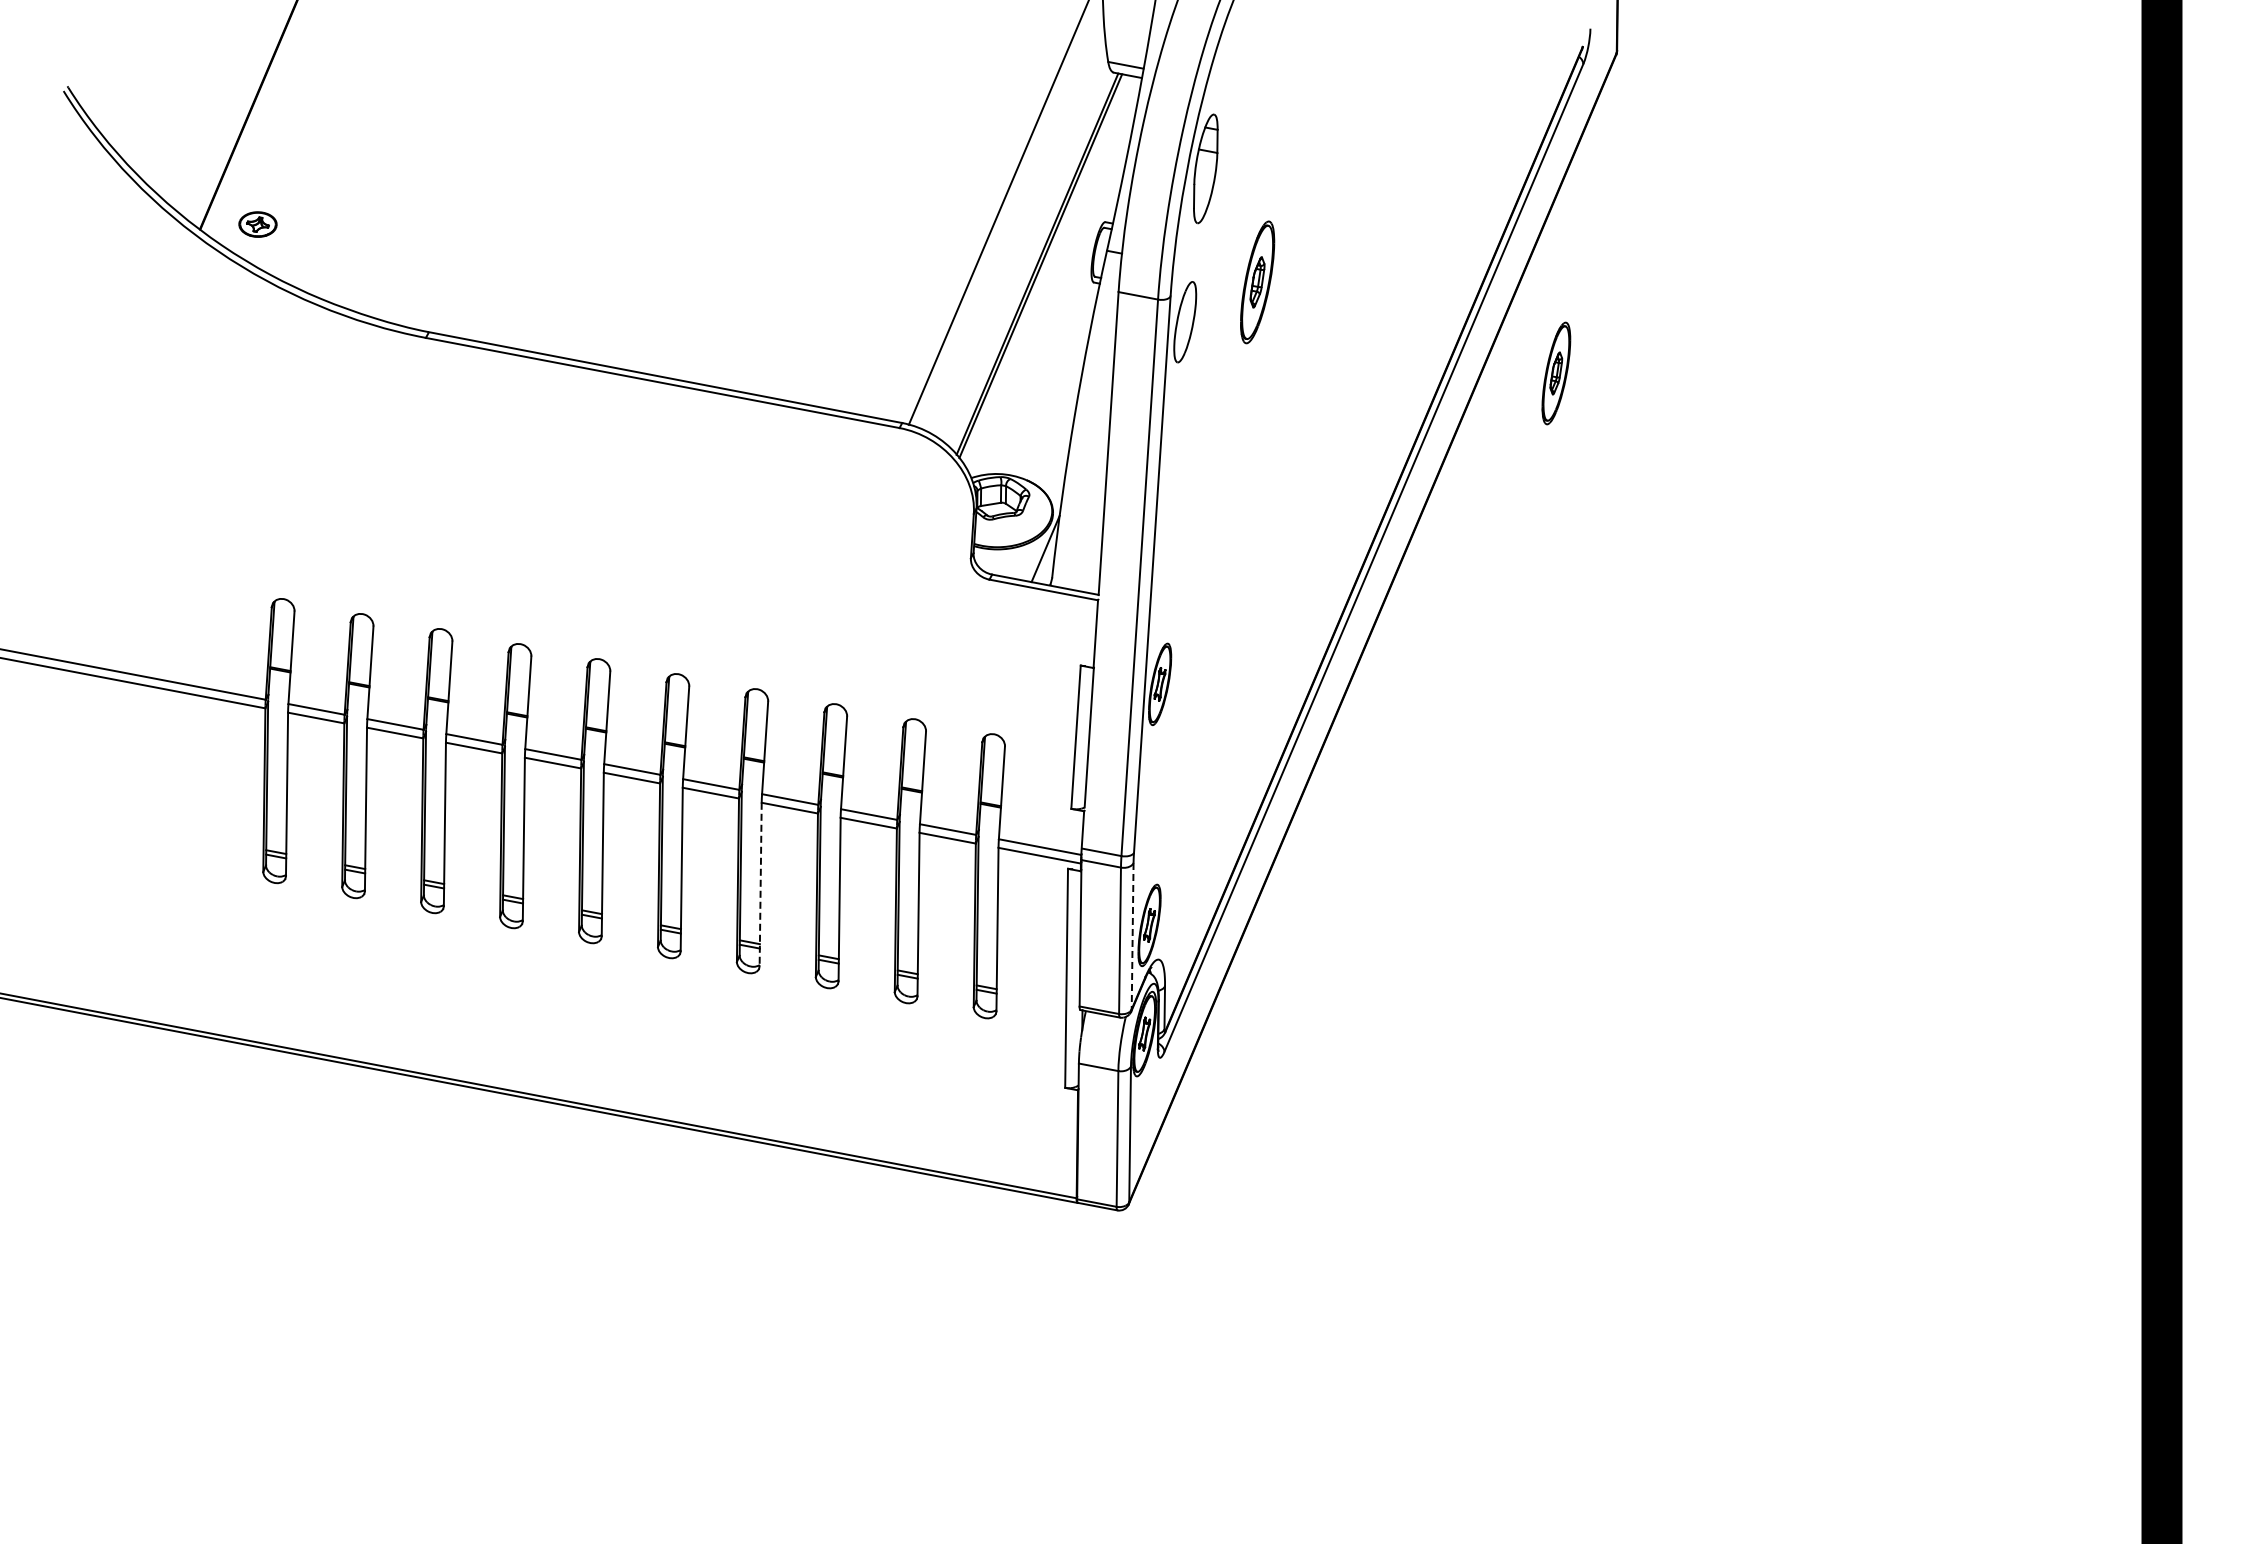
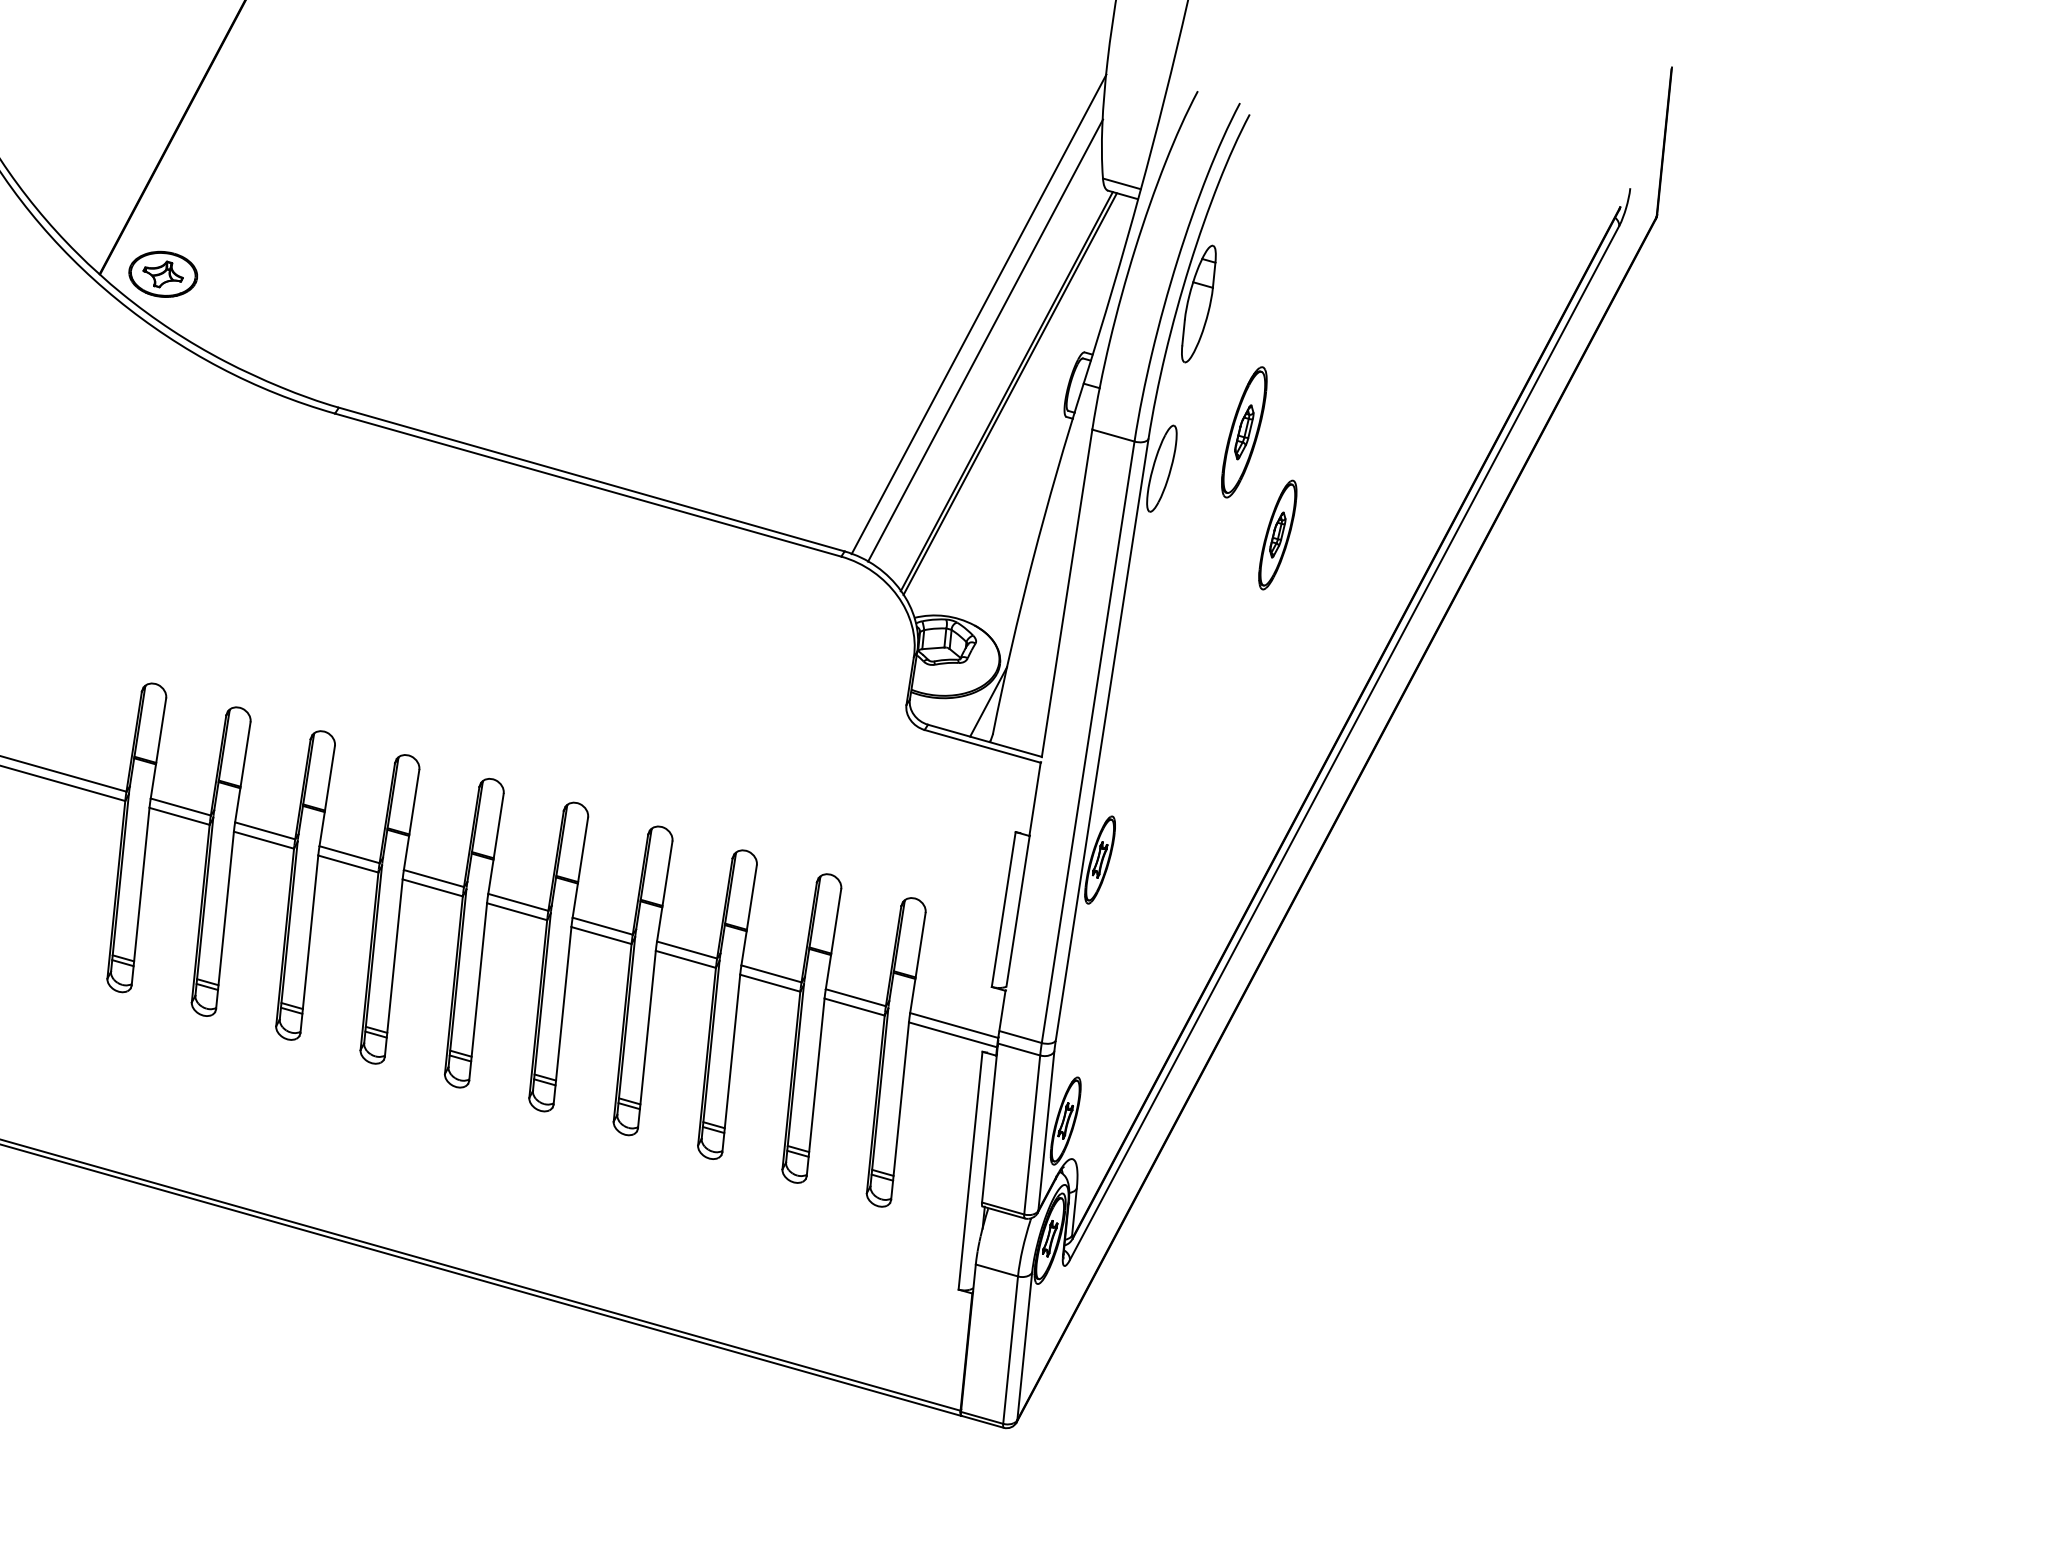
line: (1013, 219) -> (984, 340), added
part: (257, 224) -> (162, 274), size x1.67
part: (1556, 373) -> (1277, 535), moved
line: (760, 884) -> (646, 1039), dashed -> solid
line: (1132, 936) -> (1046, 1131), dashed -> solid

